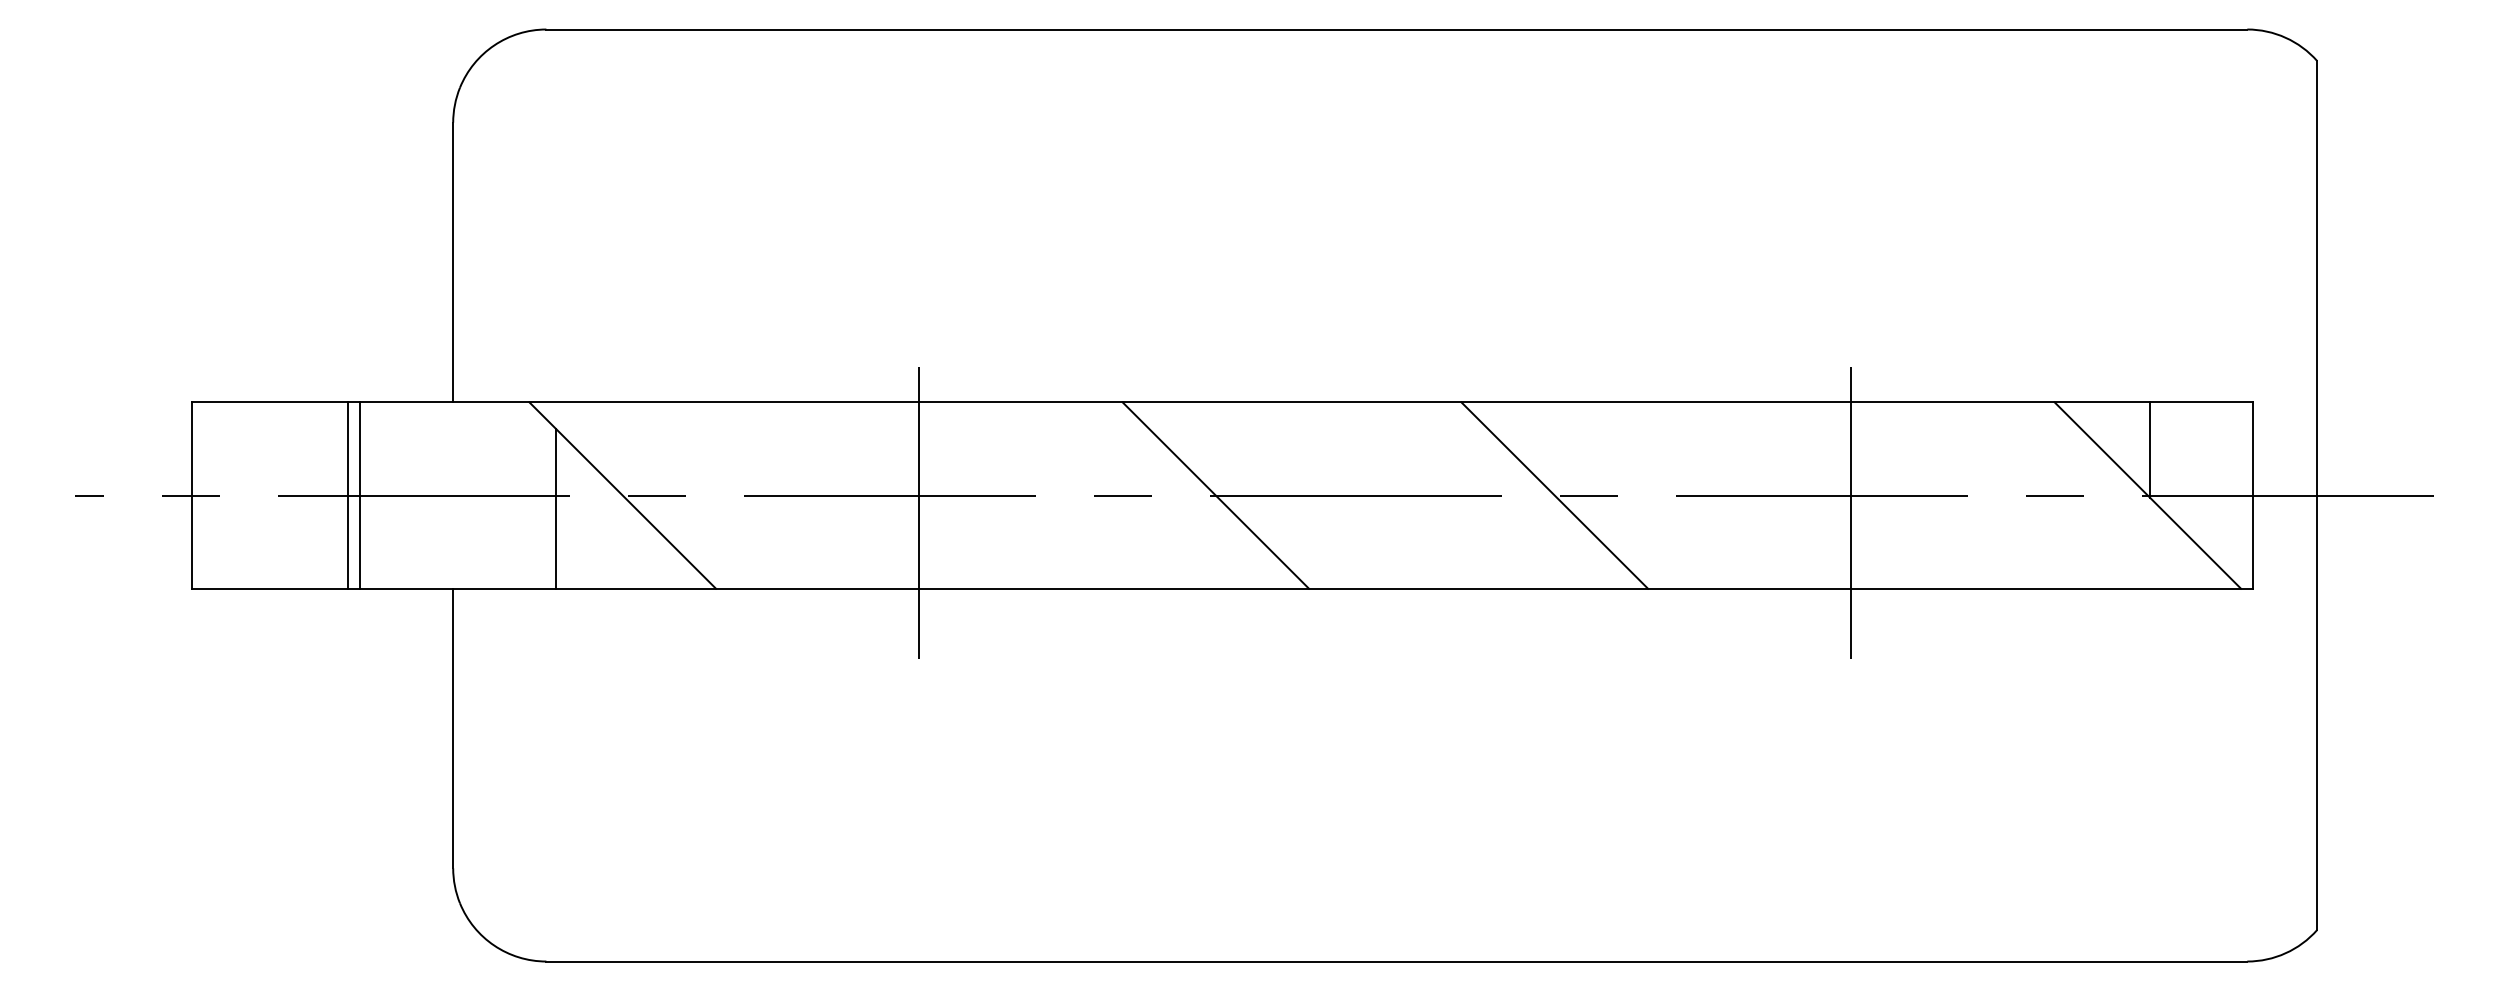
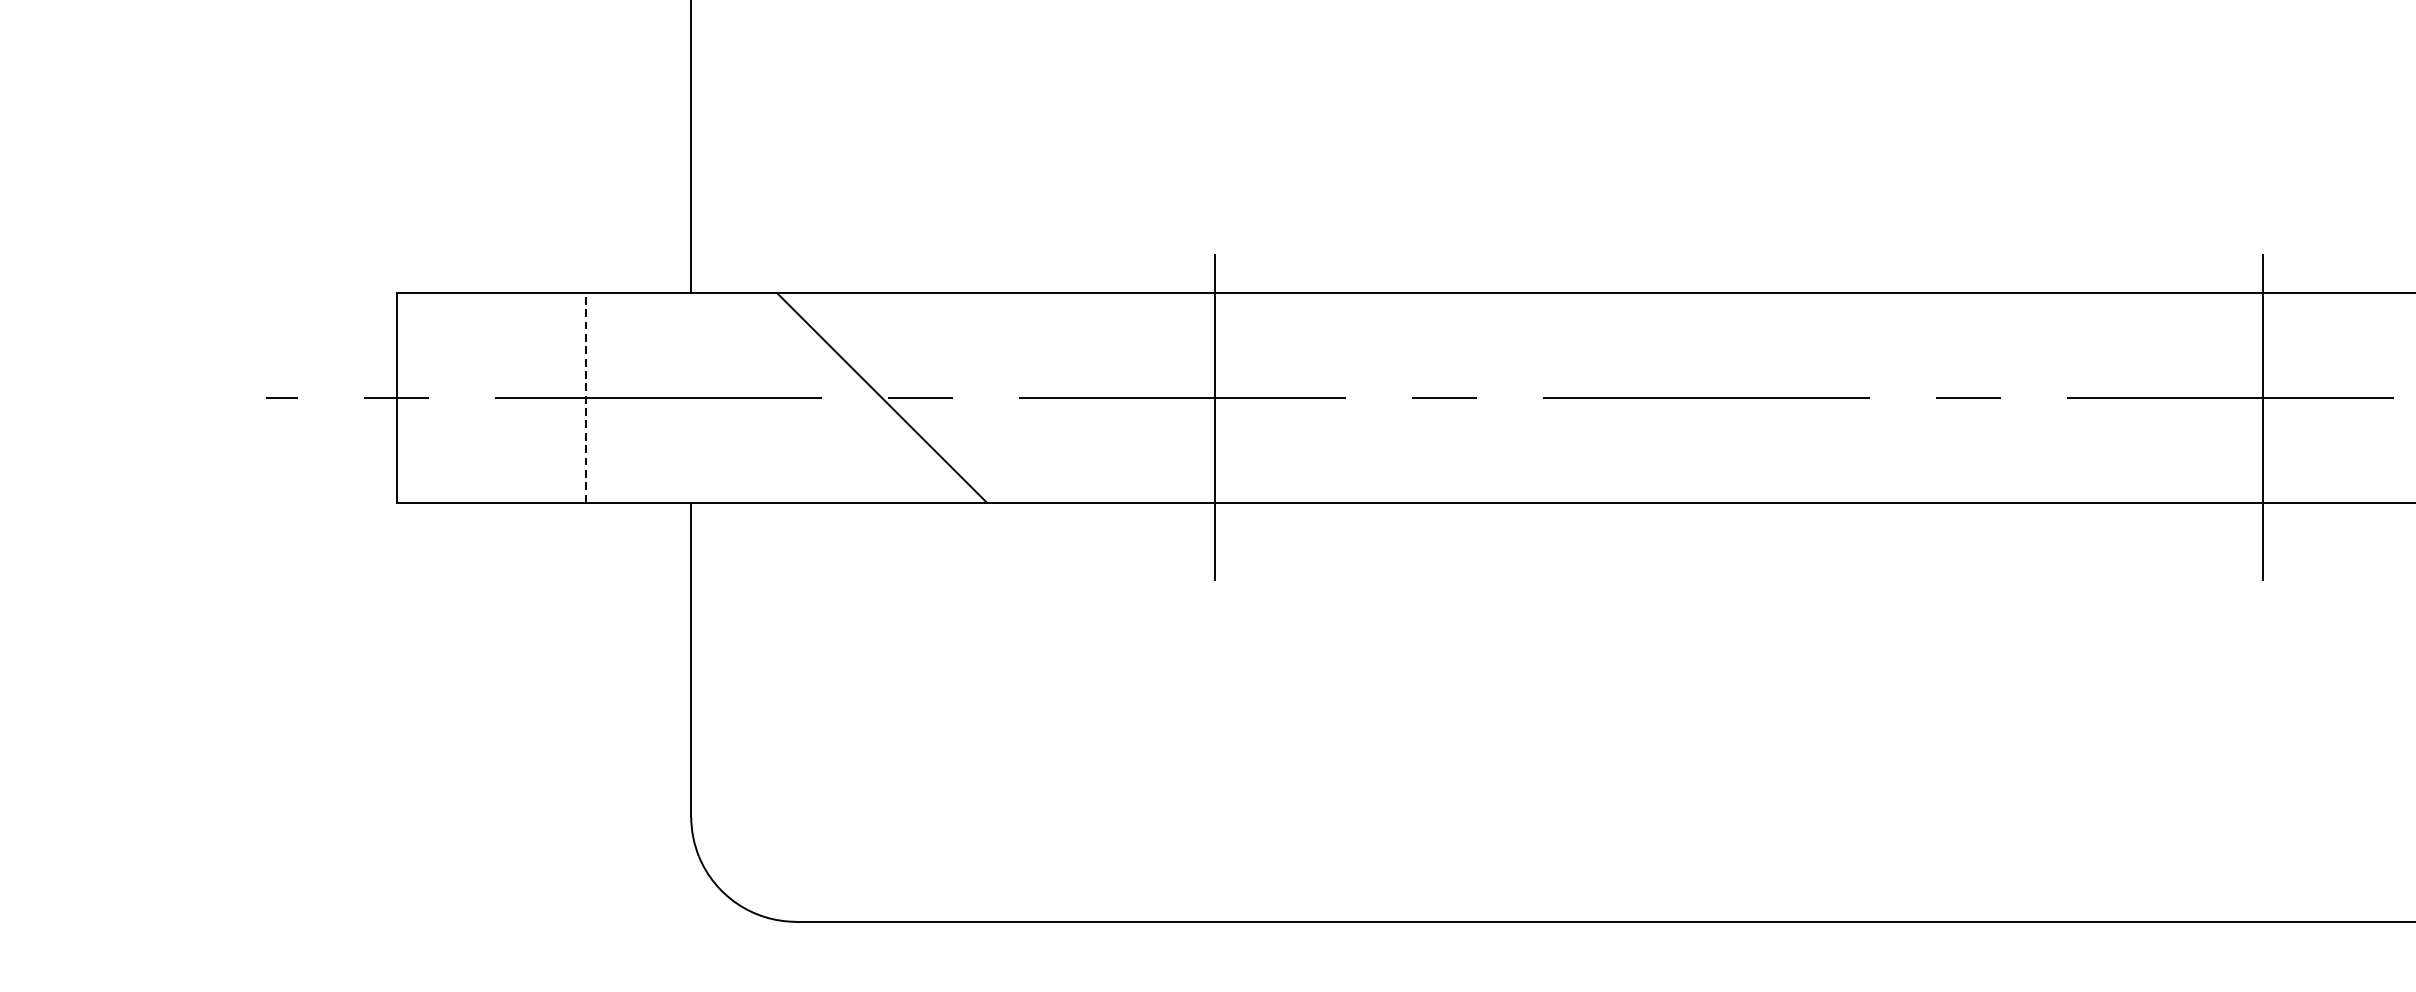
line: (348, 495) -> (573, 397), removed
line: (360, 495) -> (587, 397), solid -> dashed
line: (1215, 495) -> (1548, 397), removed
line: (1554, 495) -> (1929, 397), removed
line: (556, 508) -> (807, 412), removed

